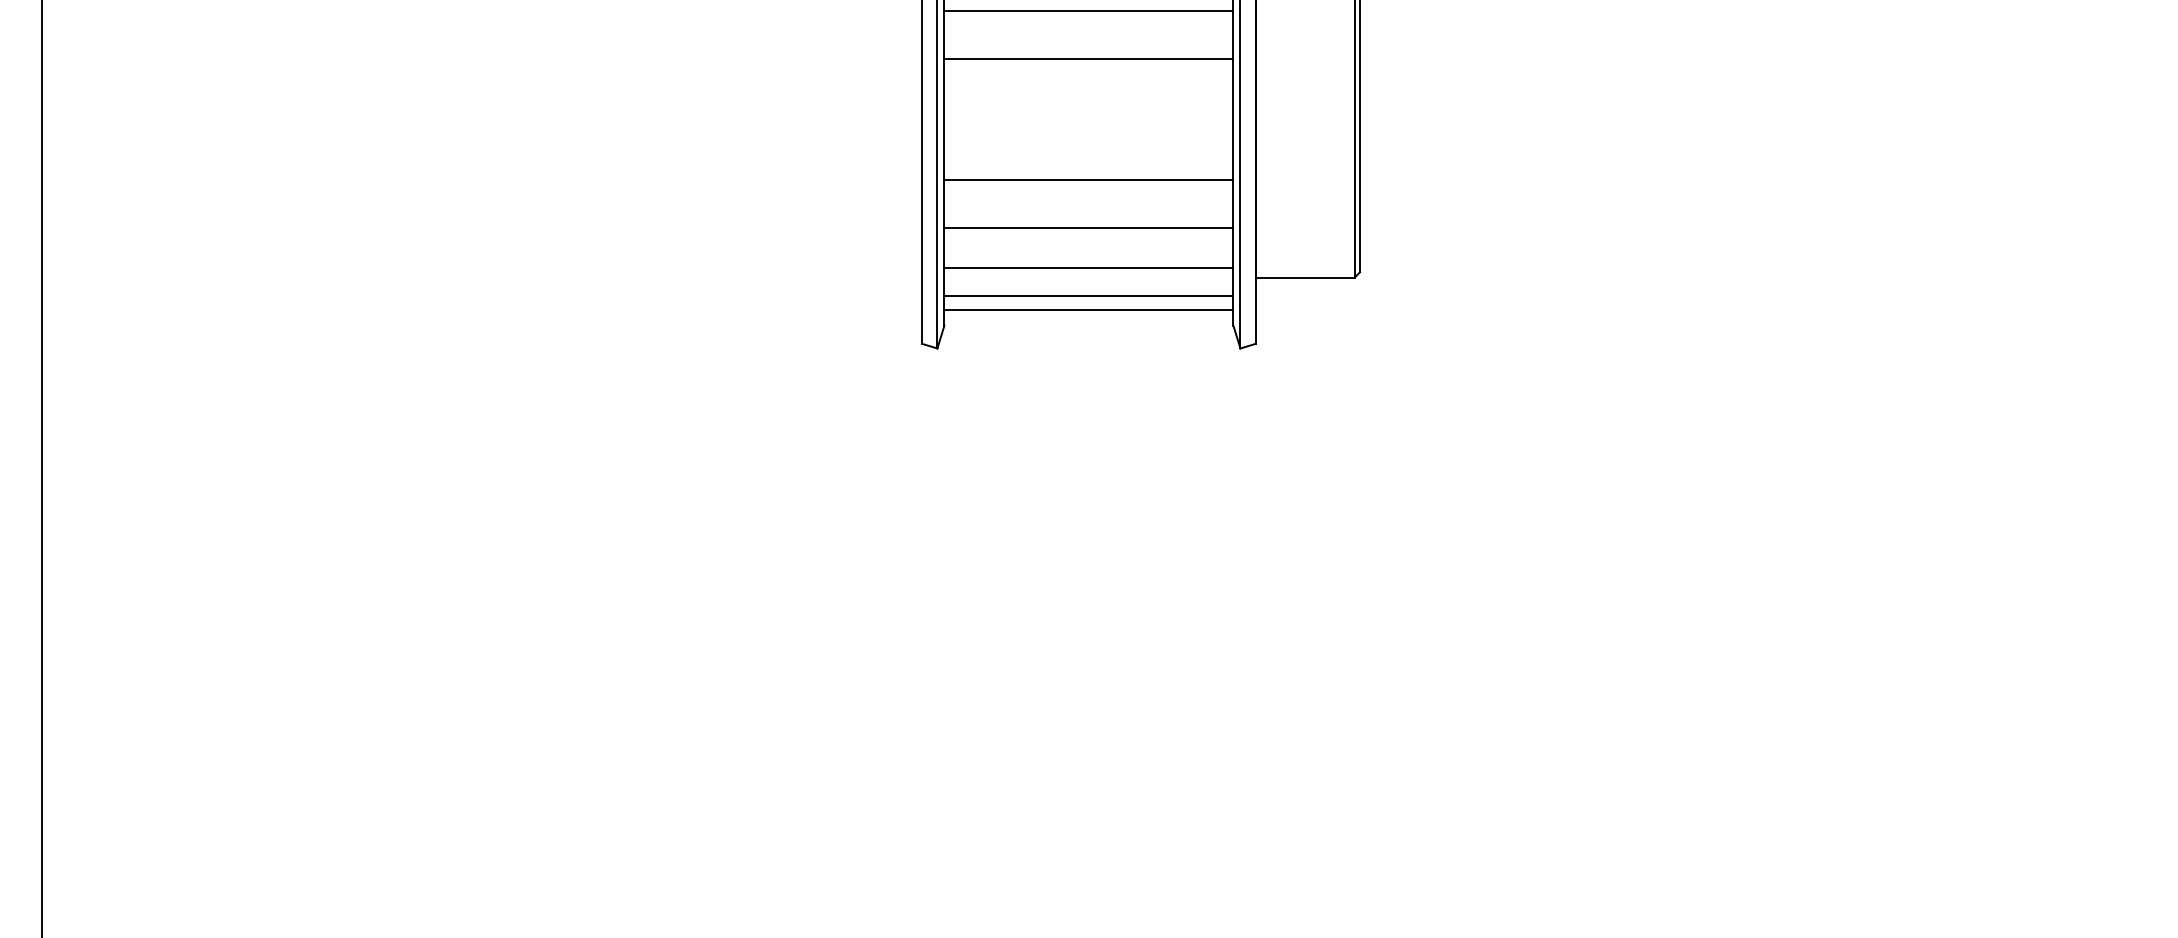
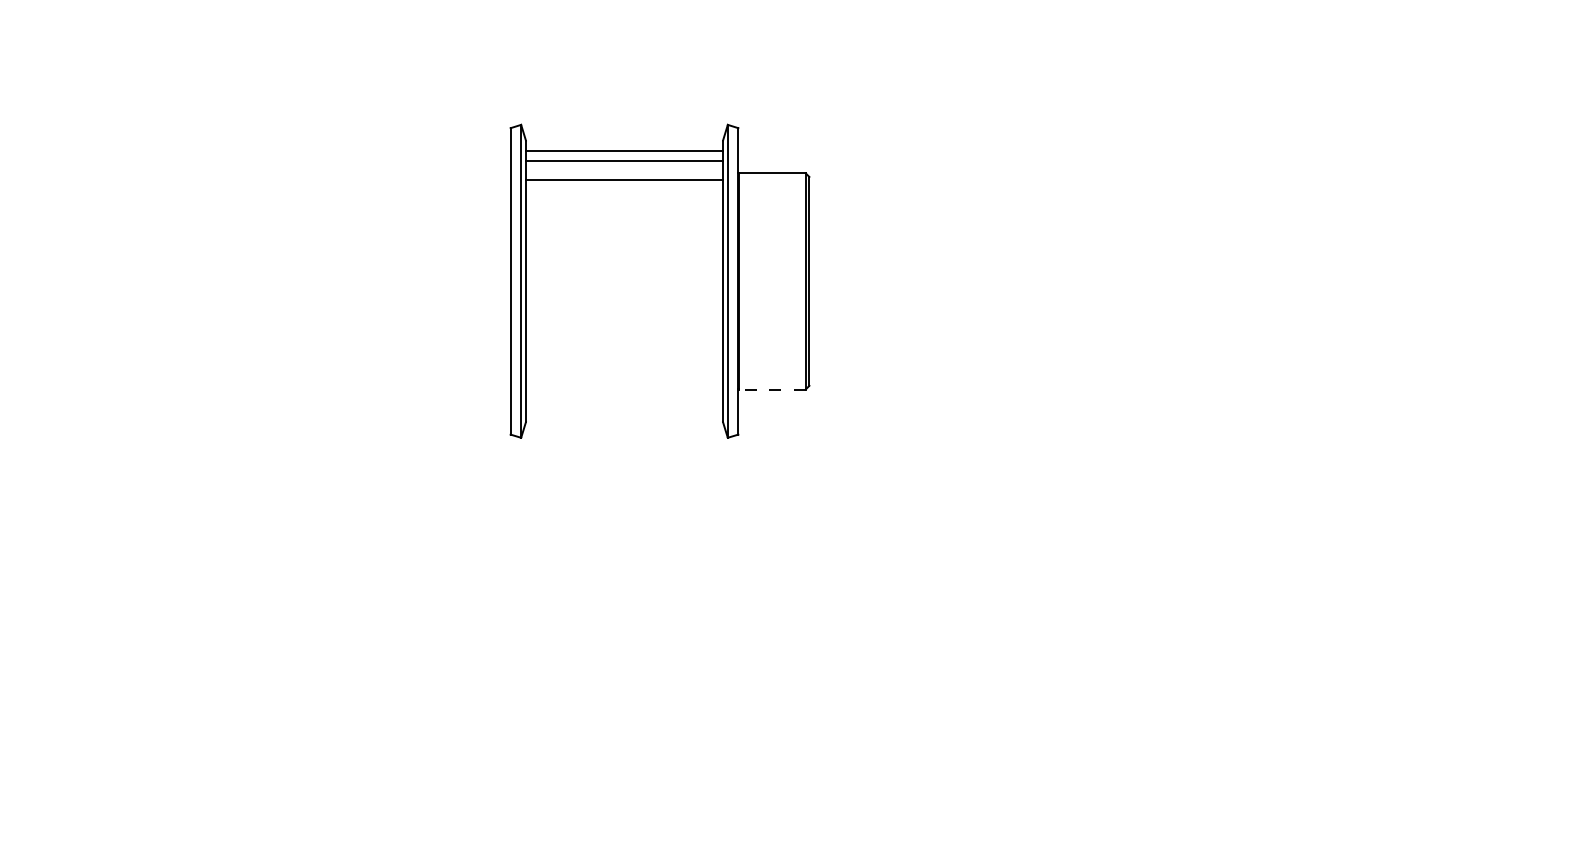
line: (1088, 10) -> (624, 207), removed
line: (1088, 59) -> (624, 240), removed
line: (1088, 179) -> (624, 322), removed
line: (1088, 227) -> (624, 355), removed
line: (1088, 267) -> (624, 382), removed
line: (1305, 277) -> (772, 389), solid -> dashed
line: (1088, 295) -> (624, 401), removed
line: (1088, 309) -> (624, 411), removed

